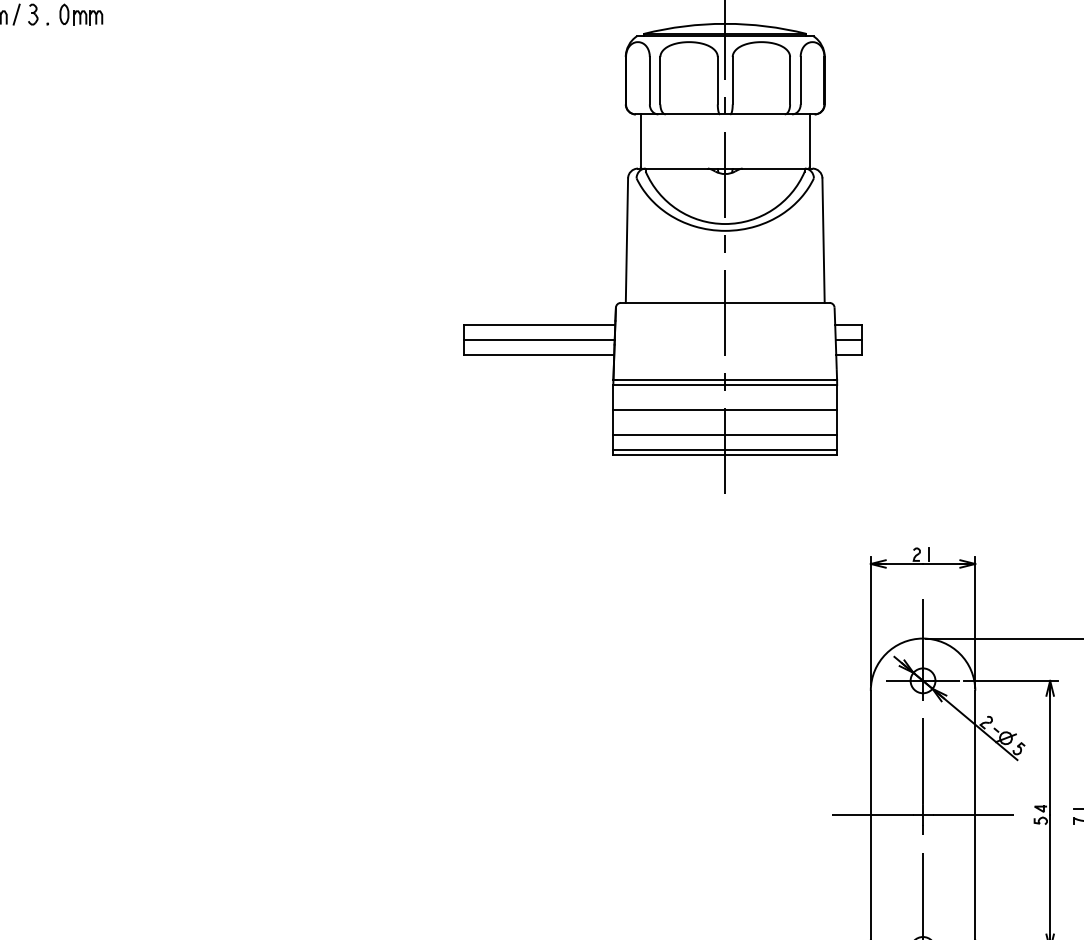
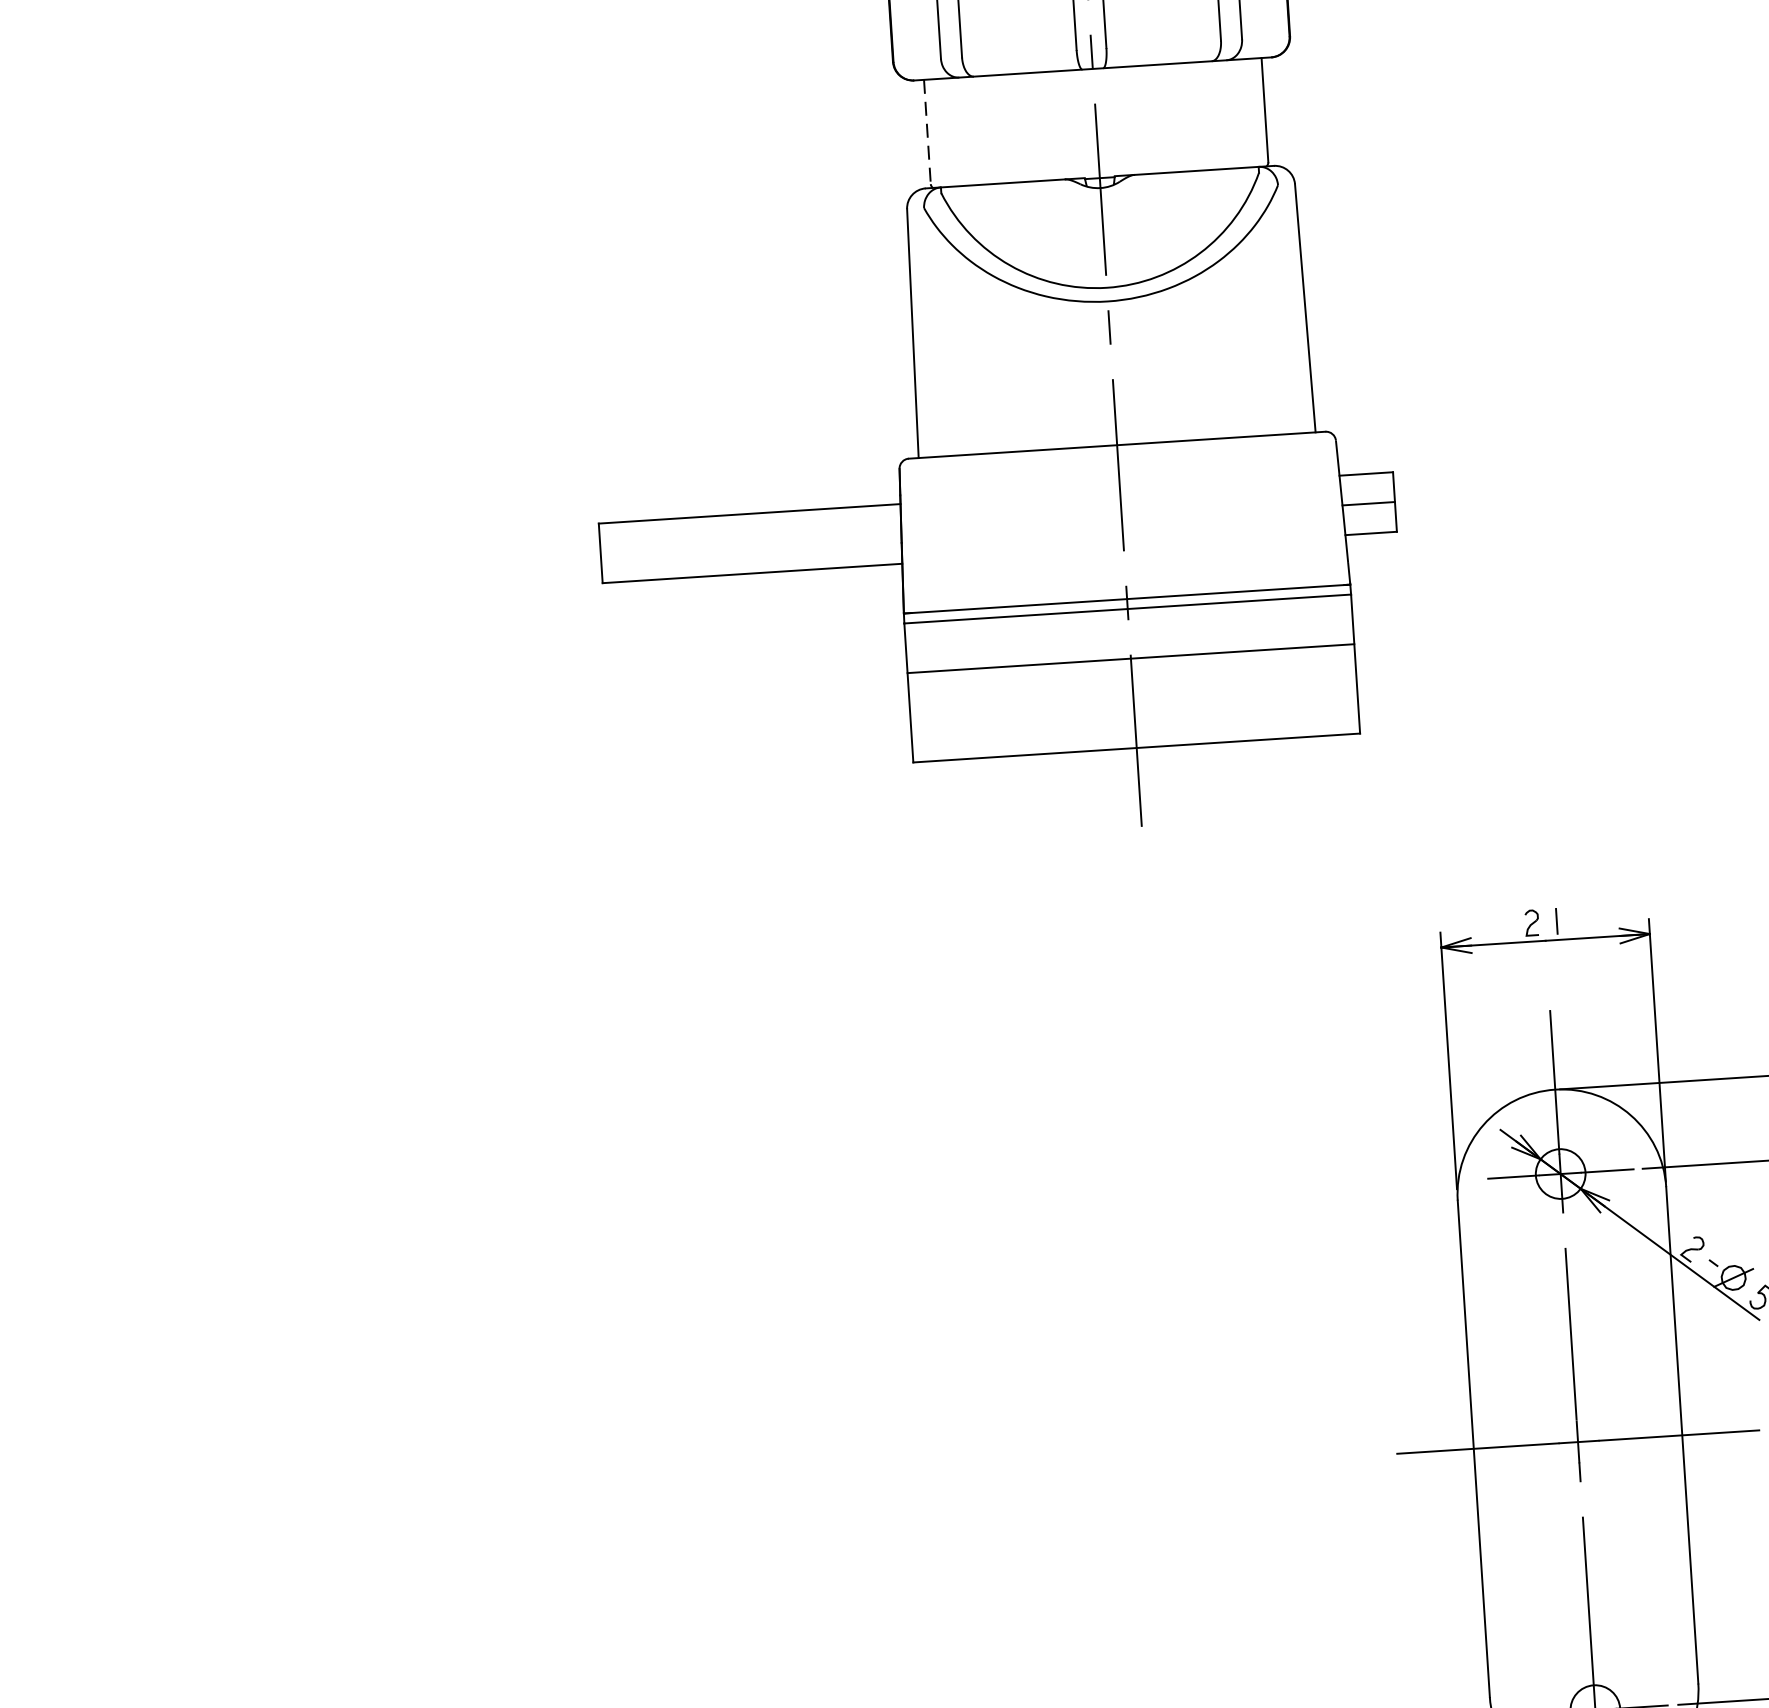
line: (640, 140) -> (927, 132), solid -> dashed
line: (539, 340) -> (751, 544), removed
line: (725, 434) -> (1134, 707), removed
line: (725, 449) -> (1136, 737), removed

